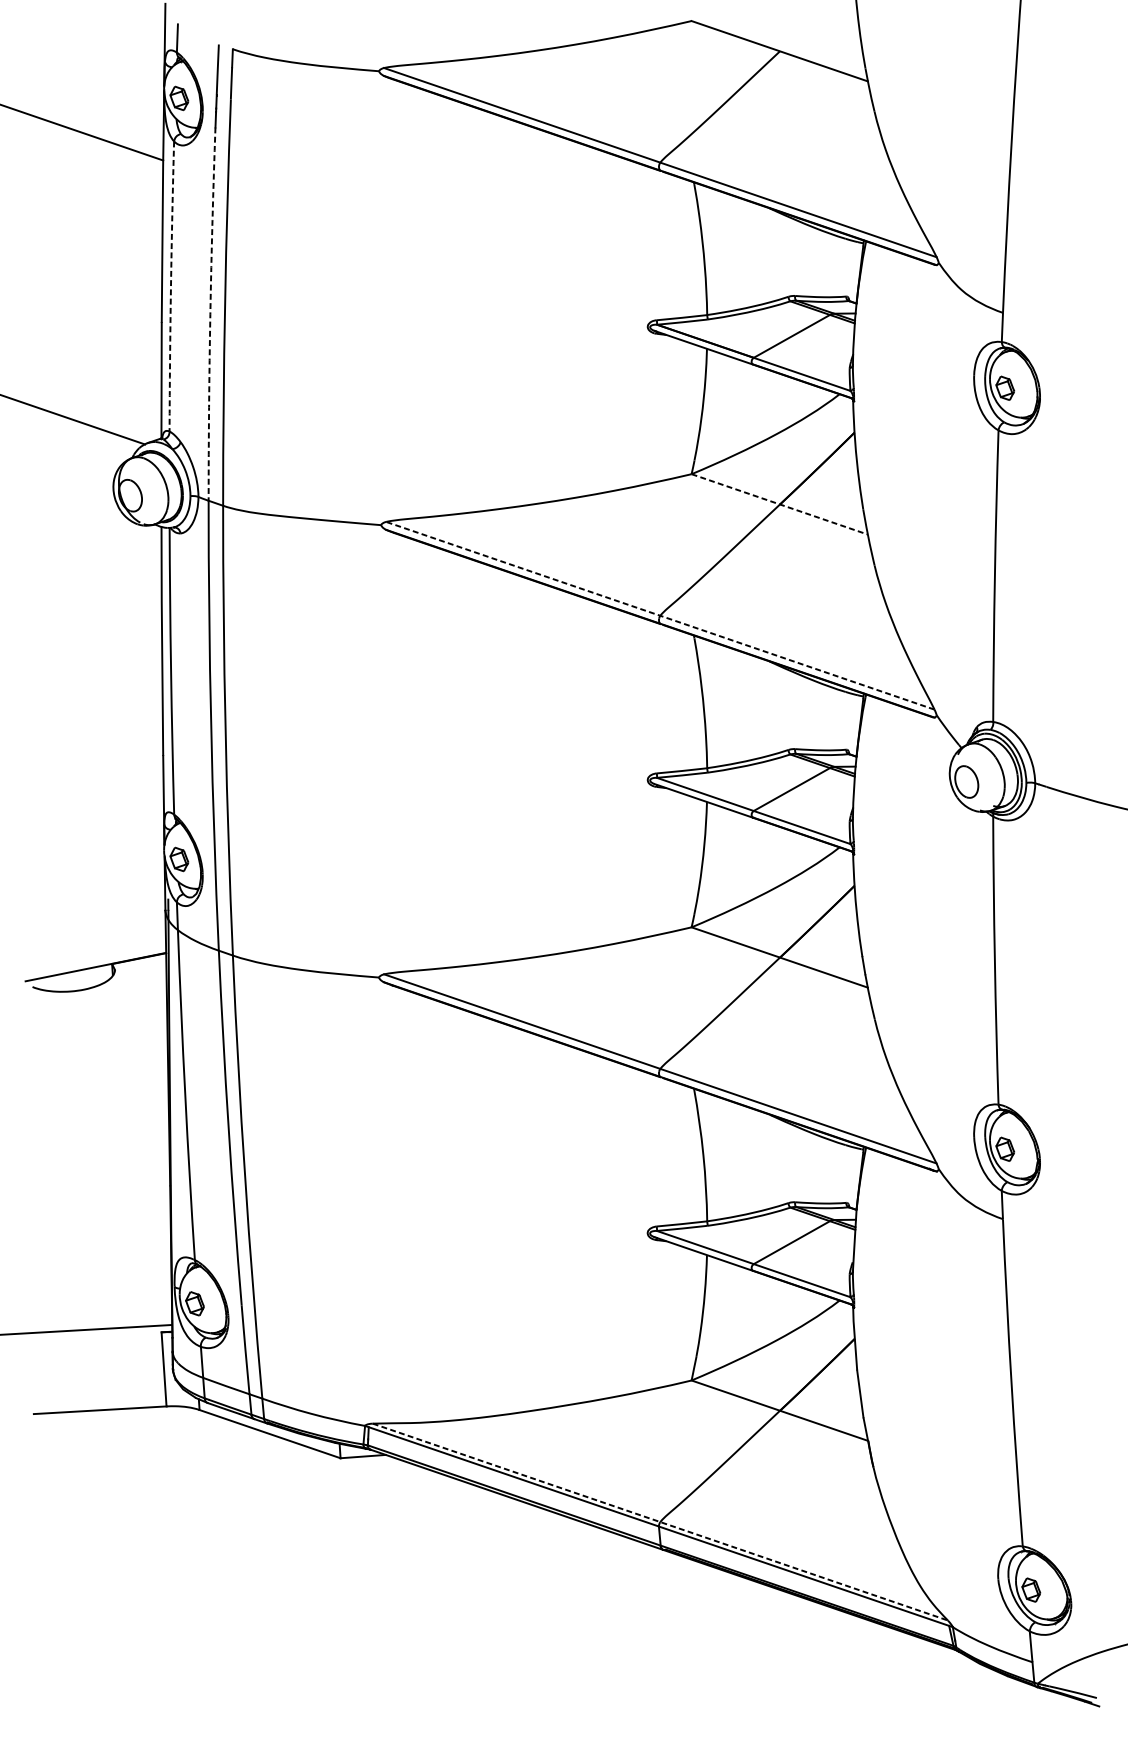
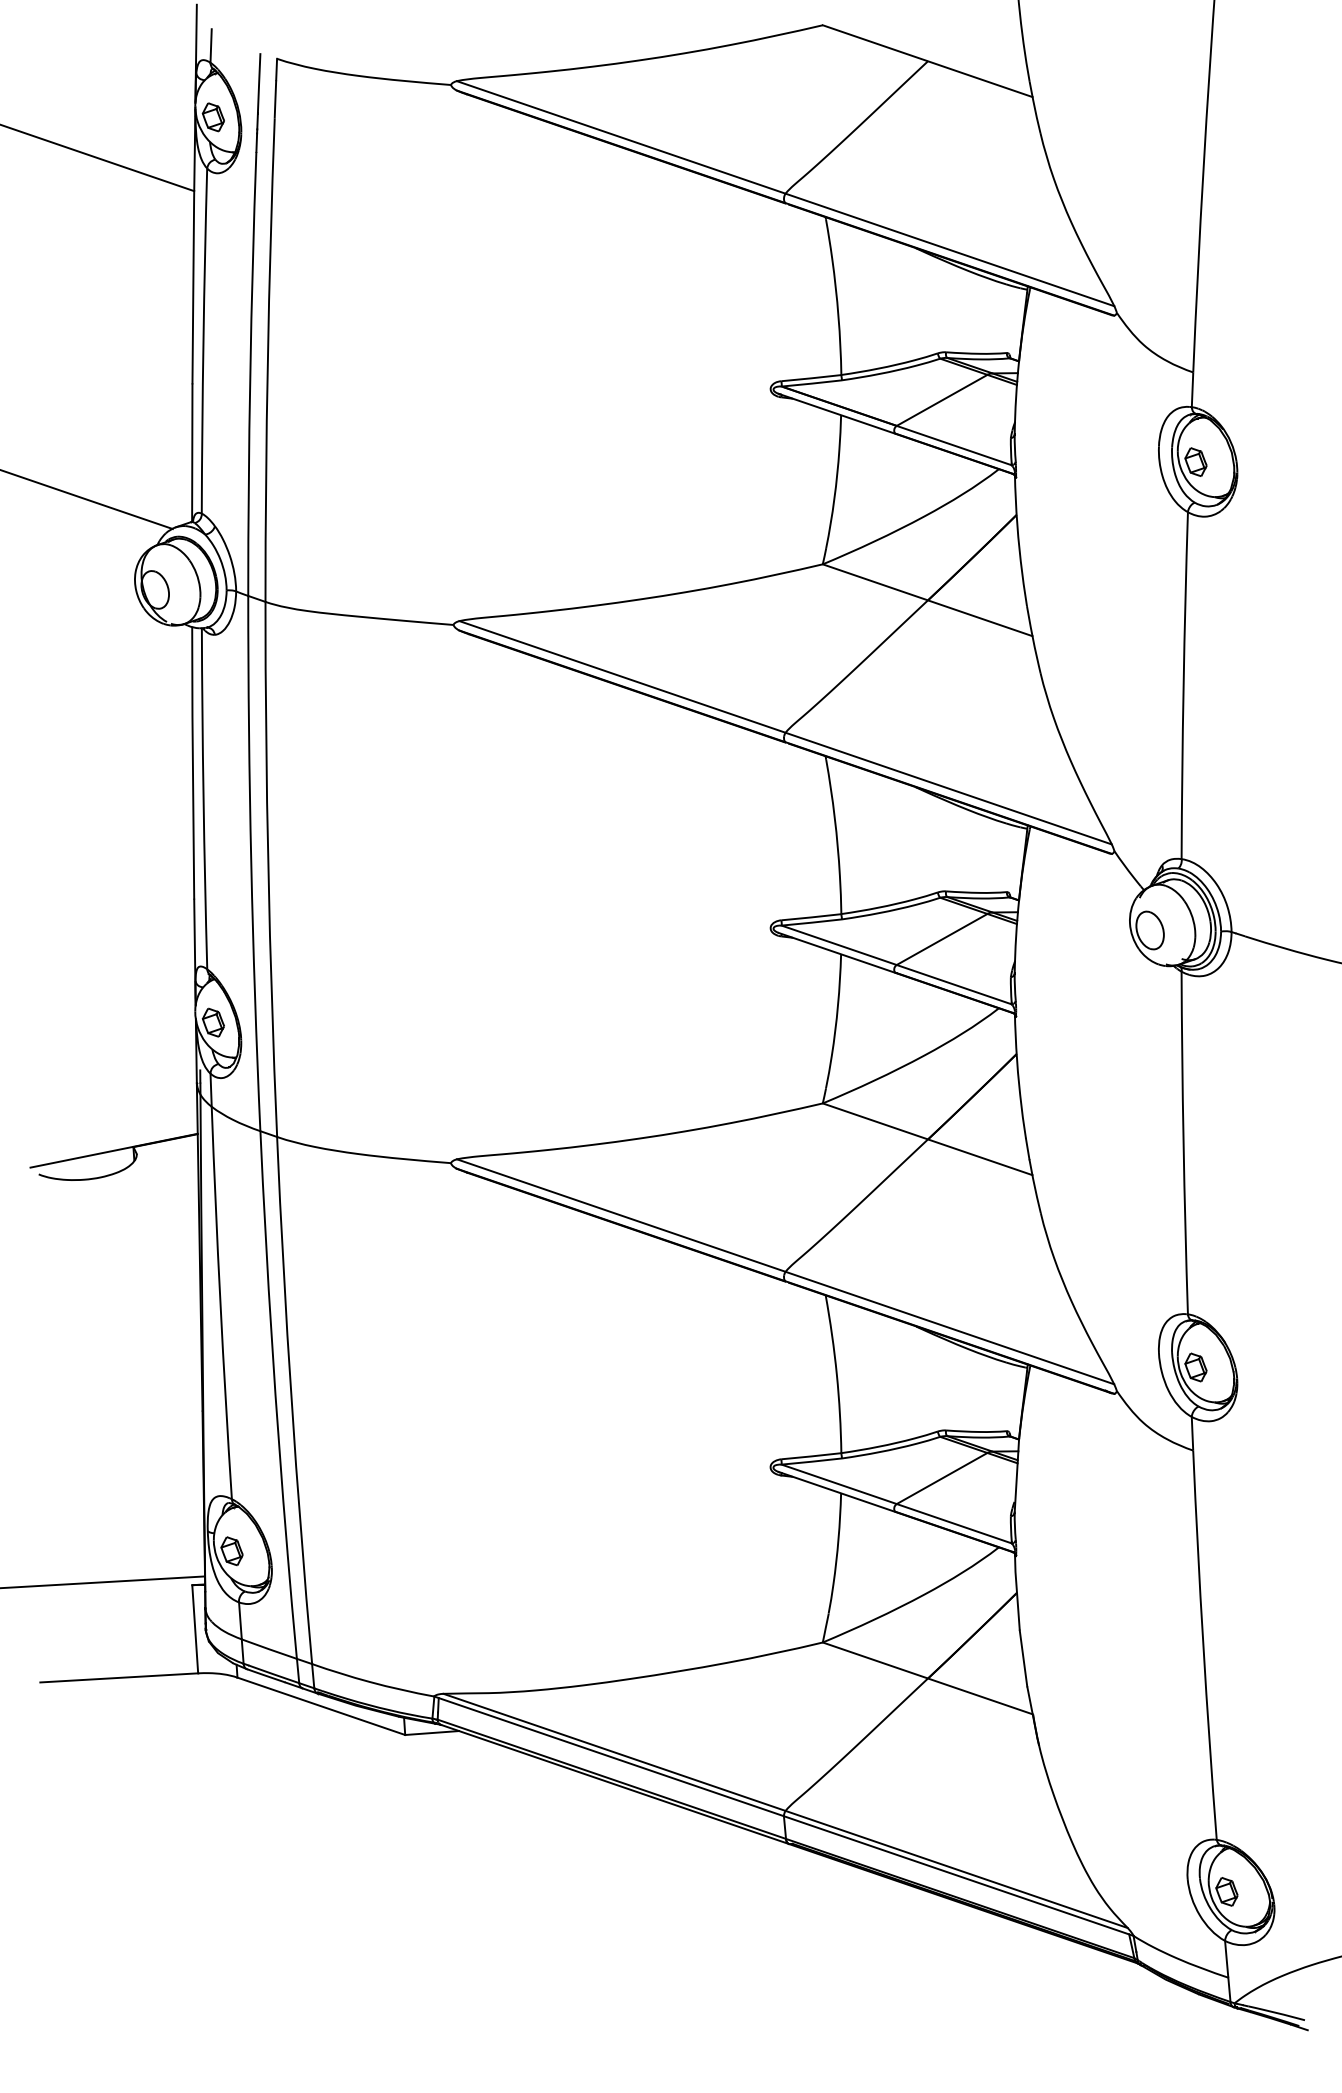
arc: (171, 286) -> (203, 341), dashed -> solid
arc: (210, 313) -> (250, 373), dashed -> solid
line: (779, 504) -> (927, 600), dashed -> solid
line: (660, 615) -> (785, 732), dashed -> solid
line: (660, 1521) -> (785, 1810), dashed -> solid

